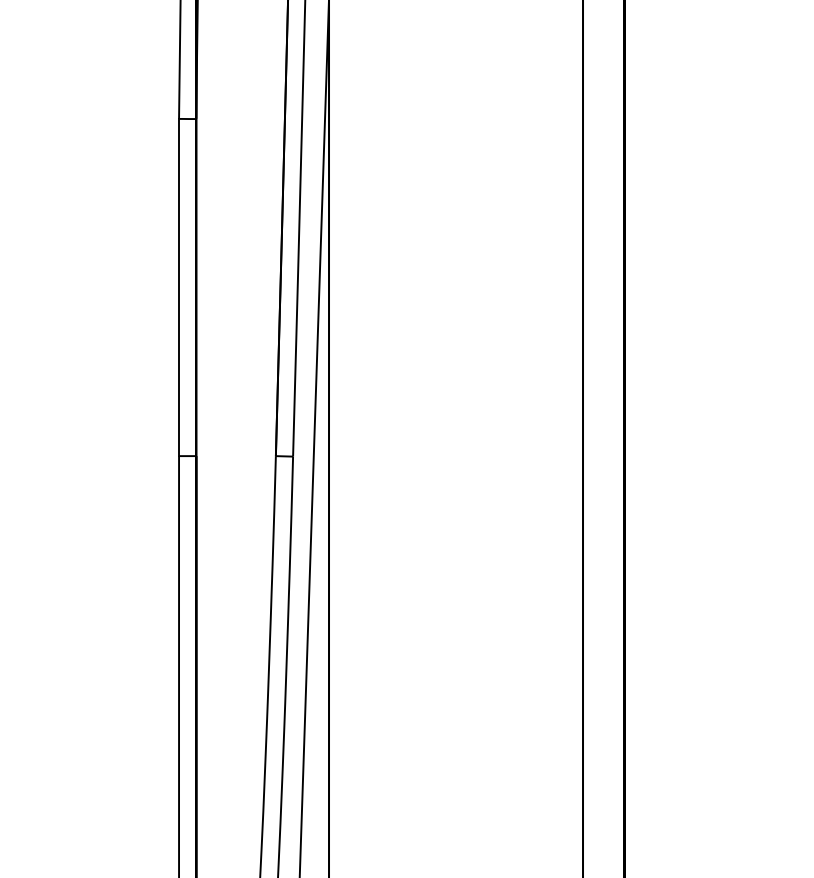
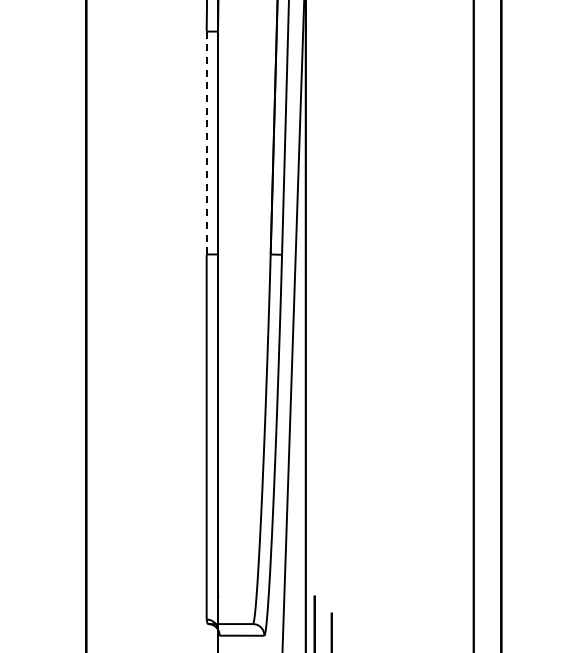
line: (178, 288) -> (206, 143), solid -> dashed

